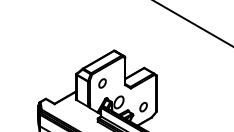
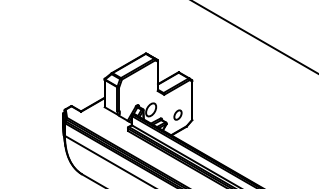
part: (101, 82) -> (132, 88), removed

